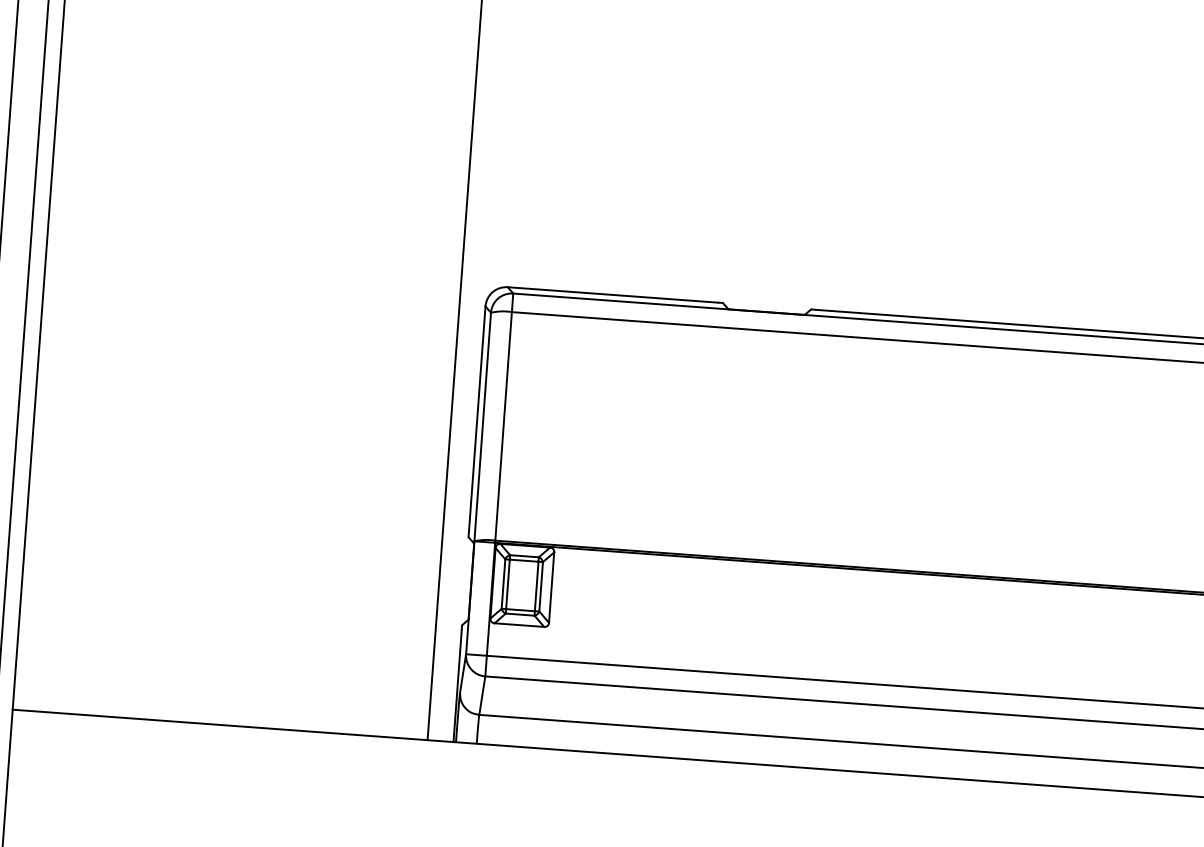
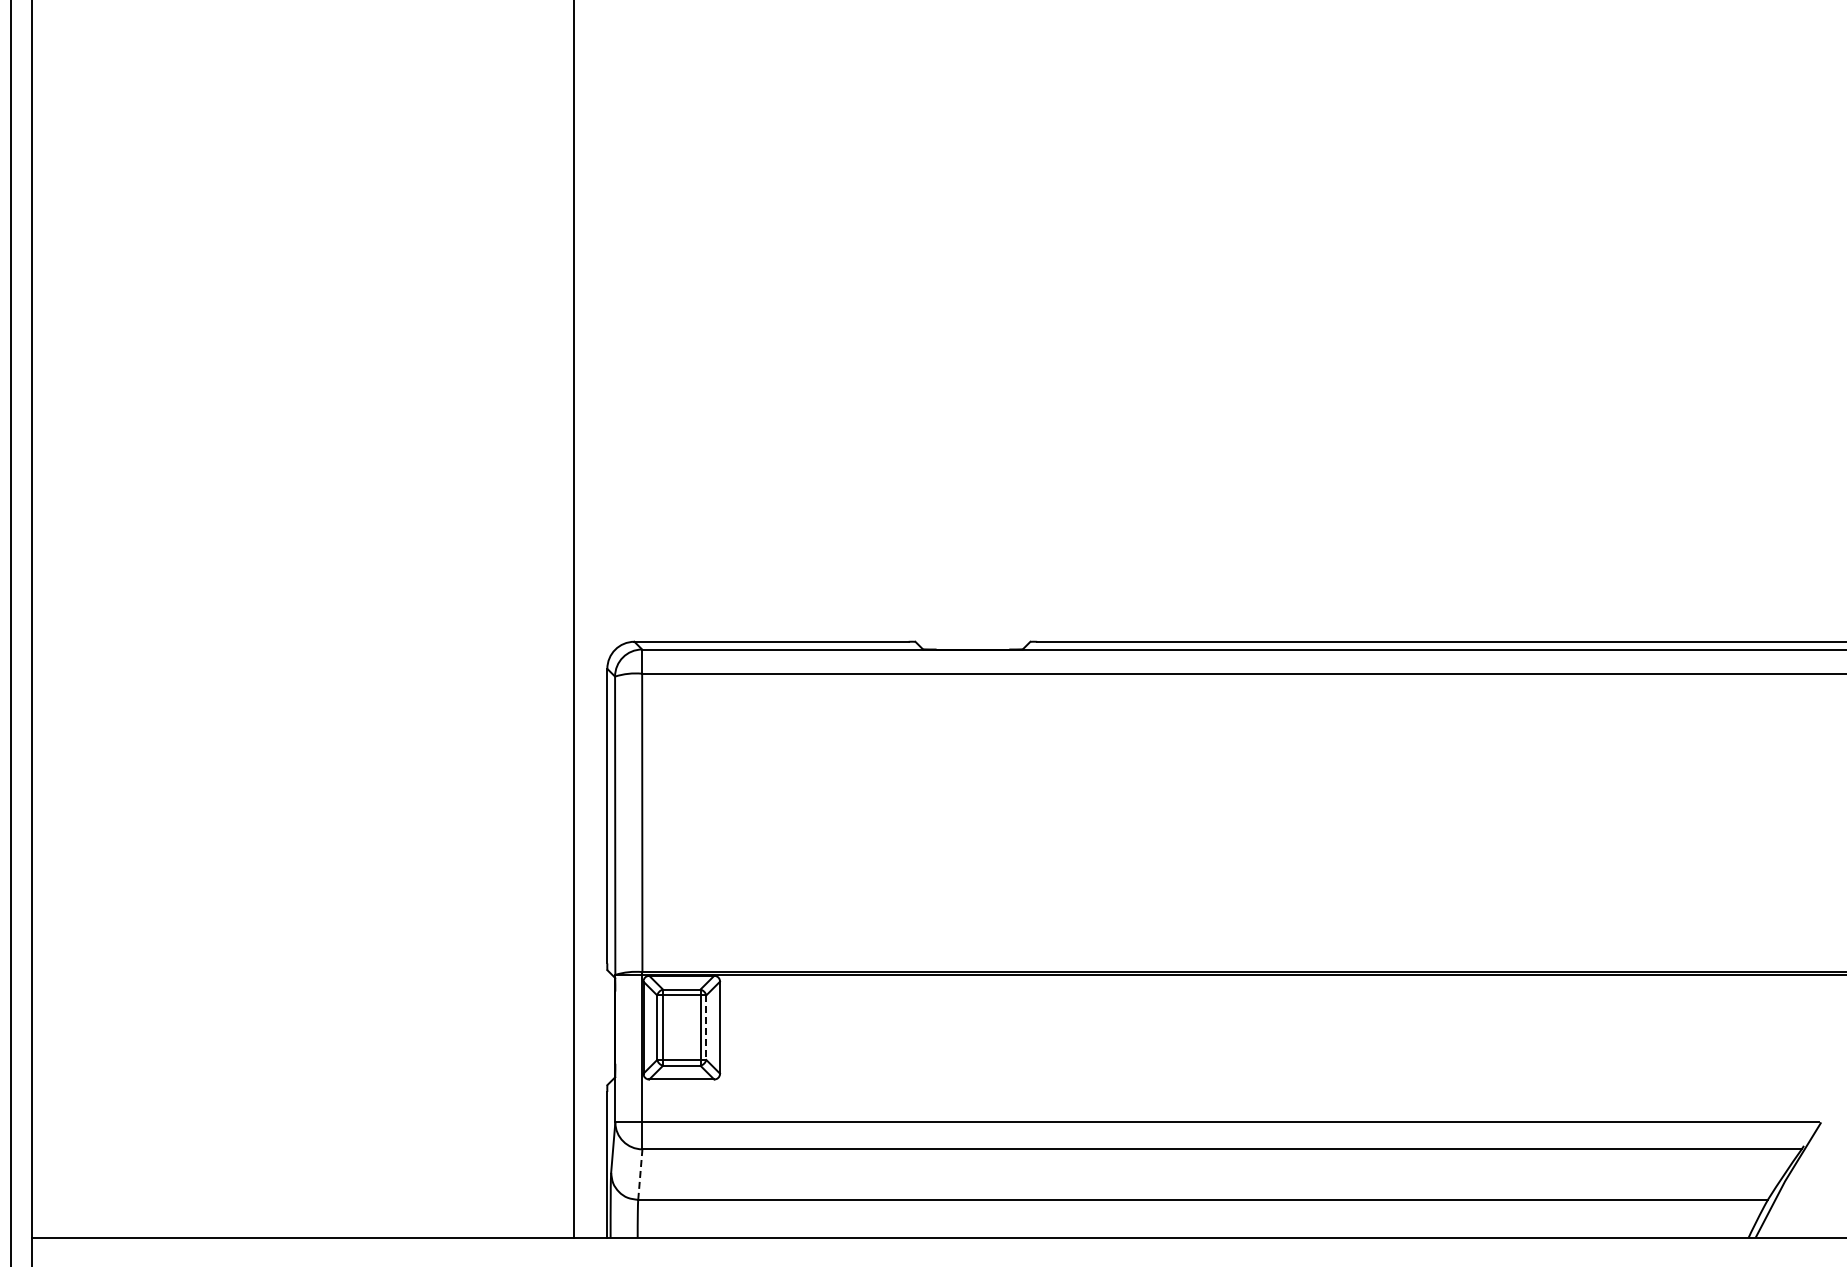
line: (541, 587) -> (706, 1028), solid -> dashed
line: (482, 695) -> (640, 1174), solid -> dashed

